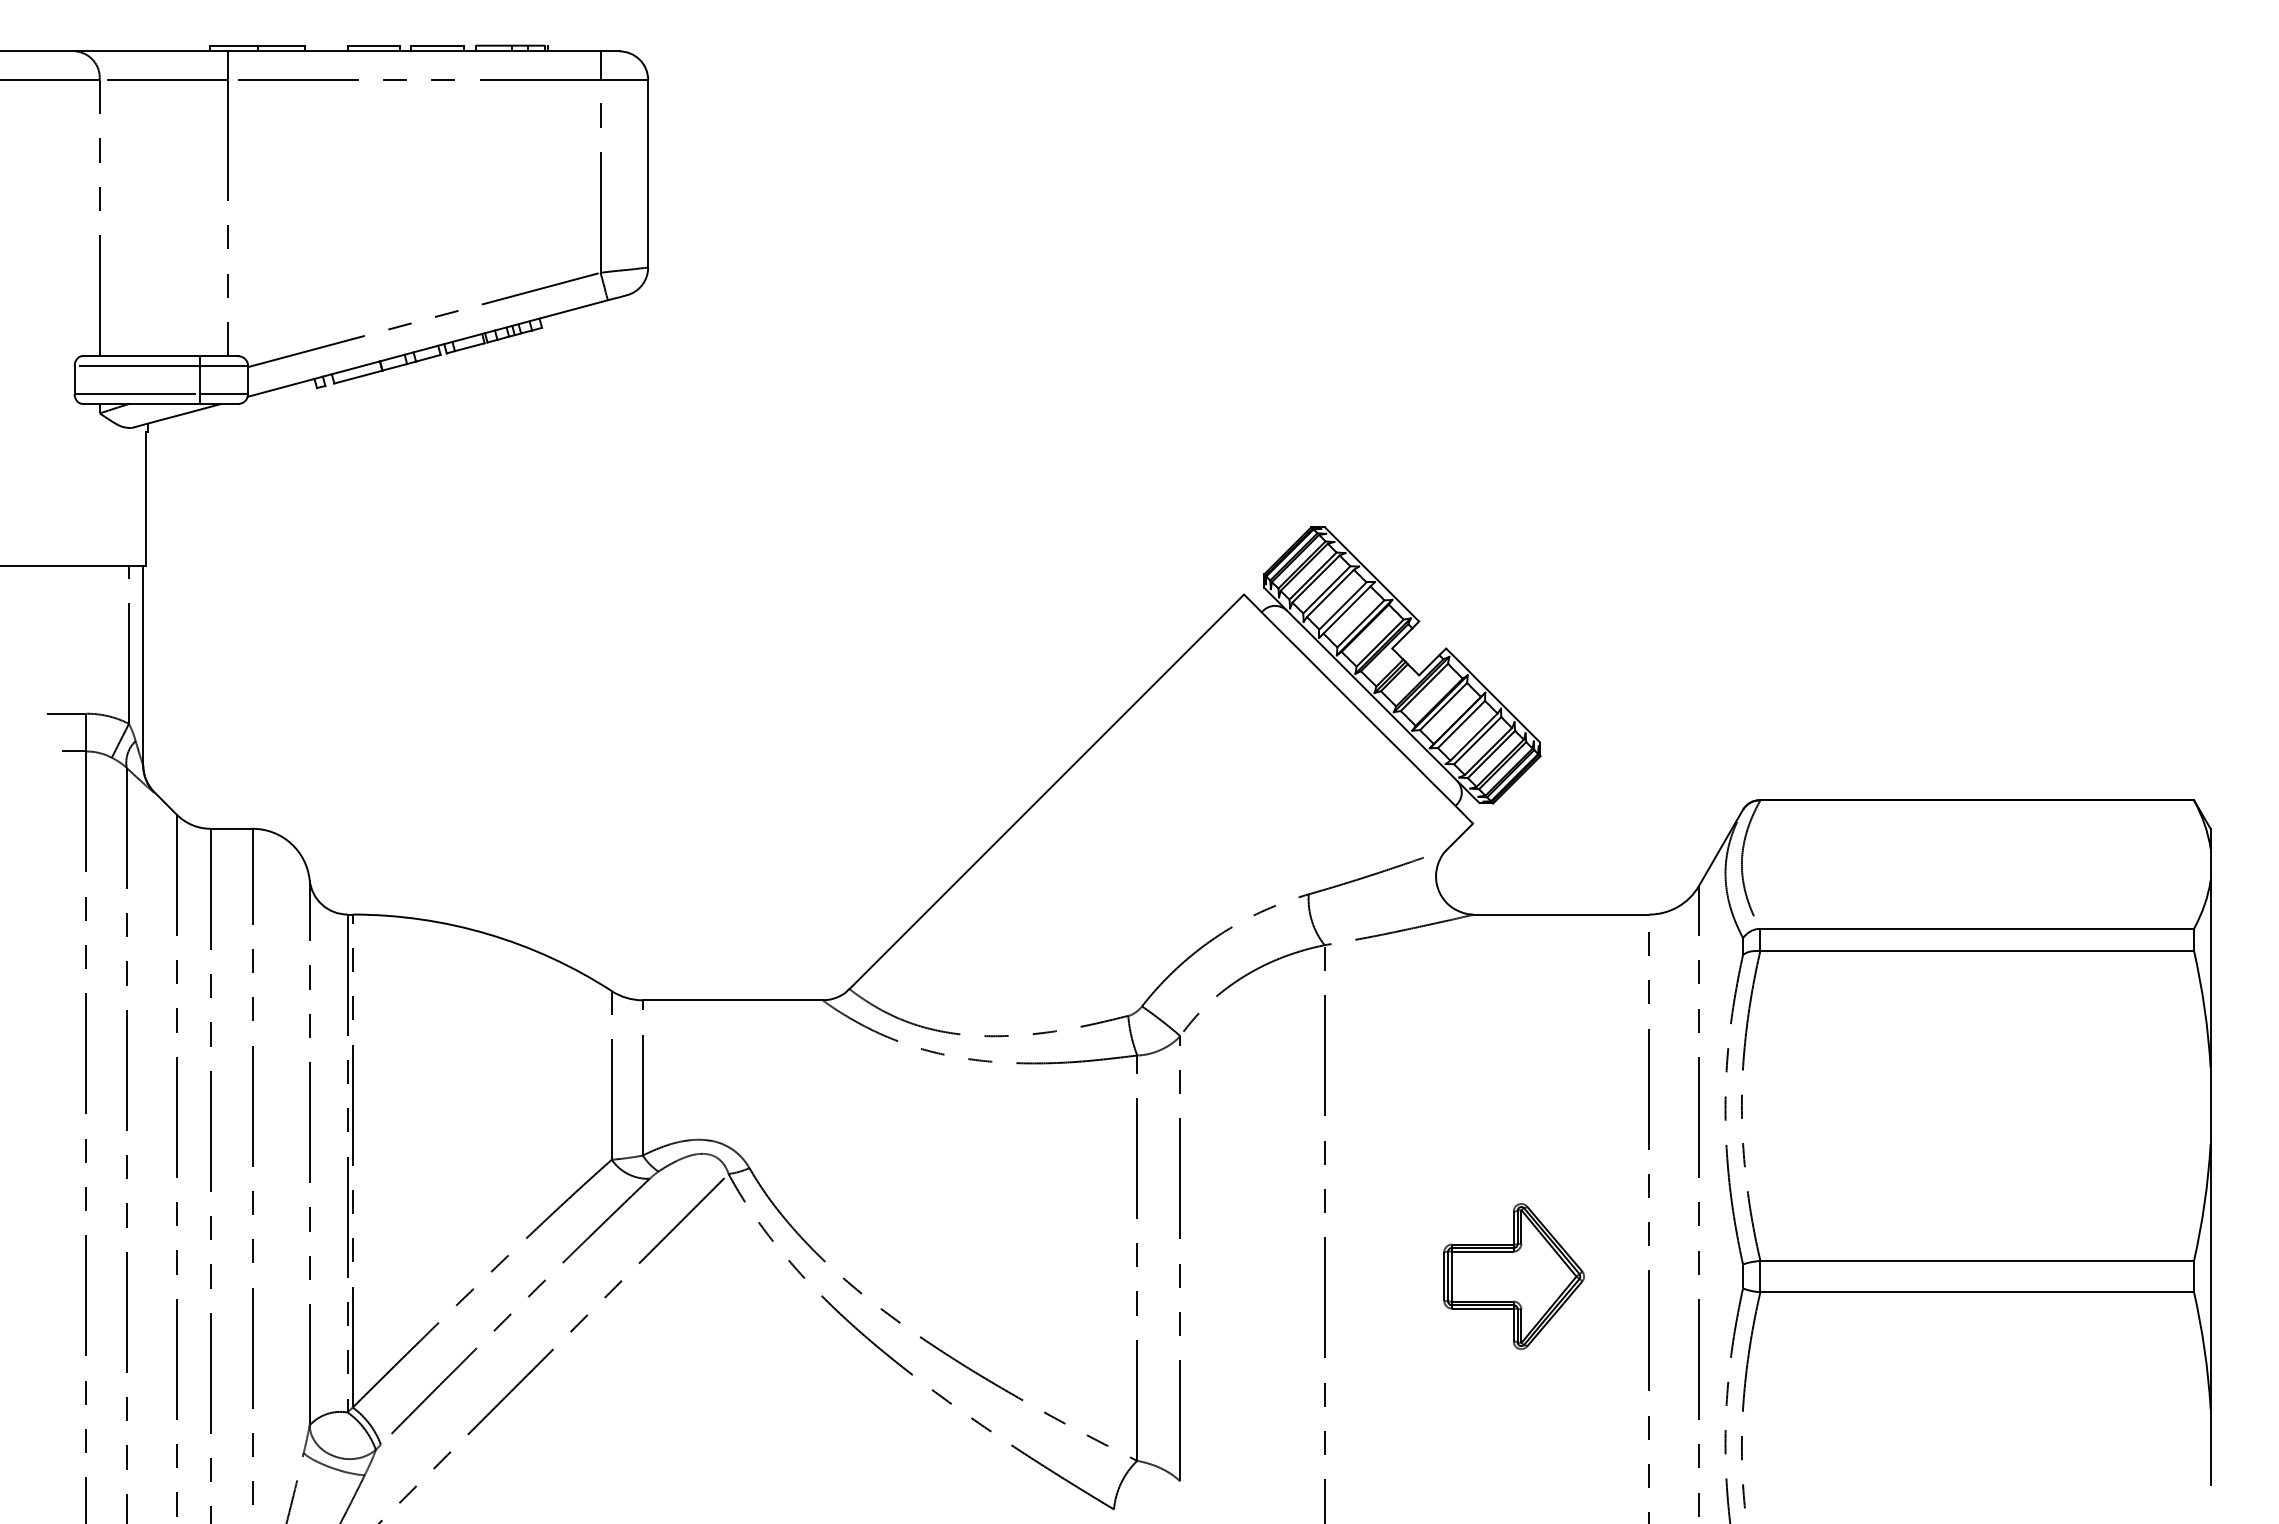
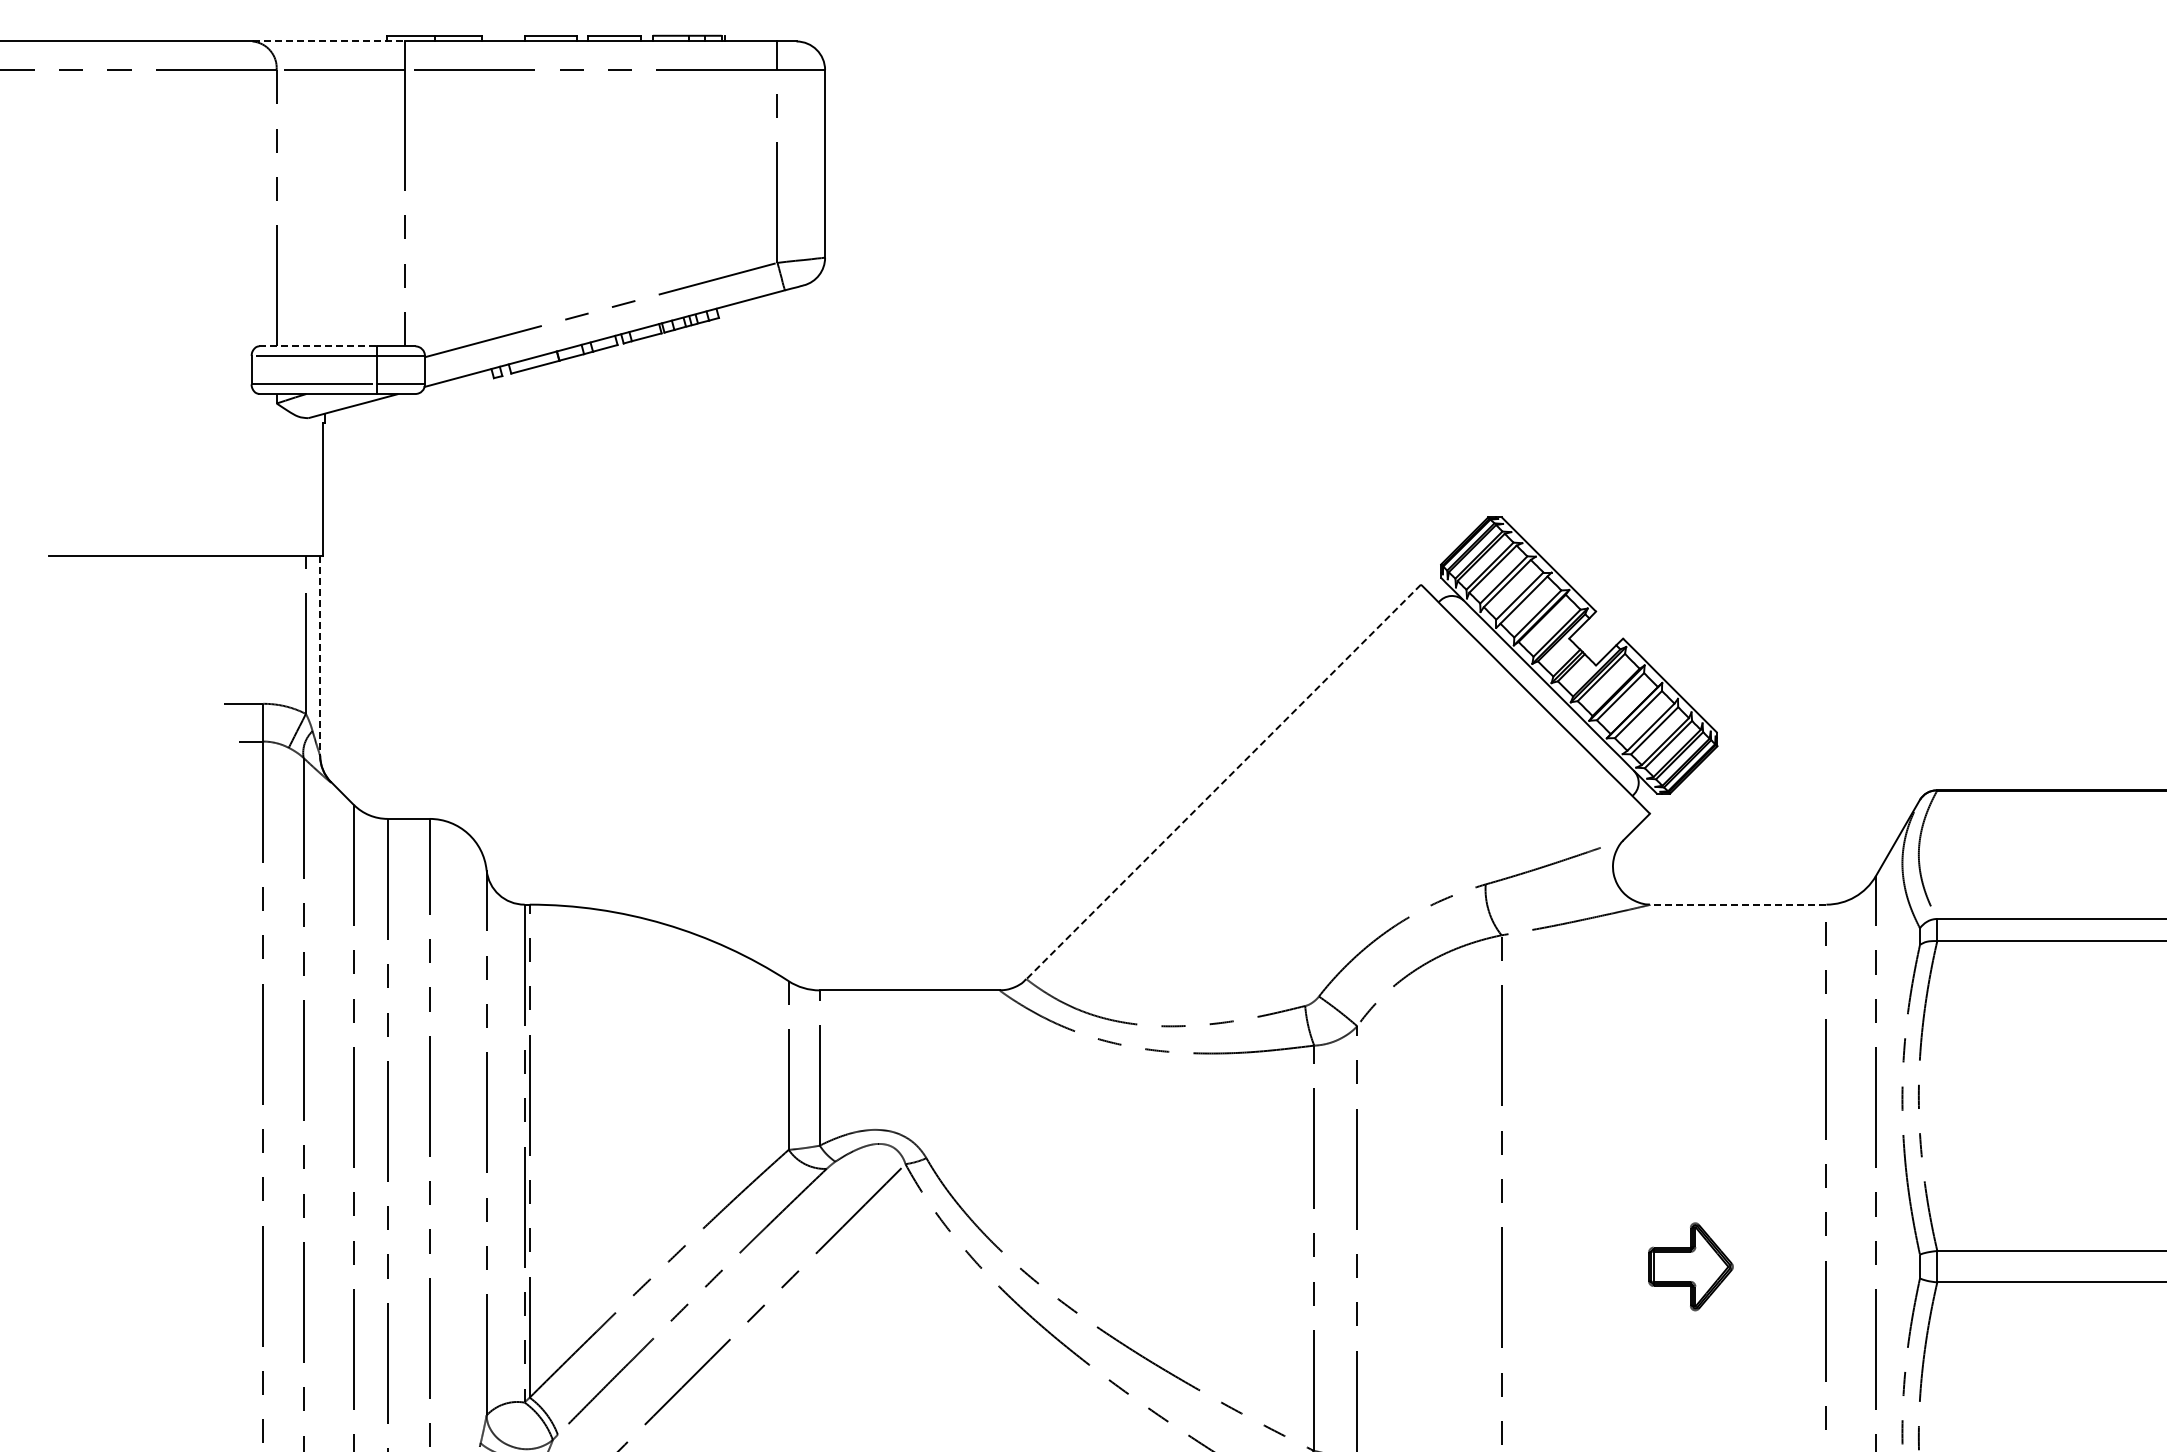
line: (152, 51) -> (329, 41), solid -> dashed
line: (141, 356) -> (318, 346), solid -> dashed
line: (143, 665) -> (320, 655), solid -> dashed
line: (1046, 791) -> (1223, 781), solid -> dashed
line: (1560, 914) -> (1737, 904), solid -> dashed
part: (1513, 1276) -> (1690, 1266), size x0.6

